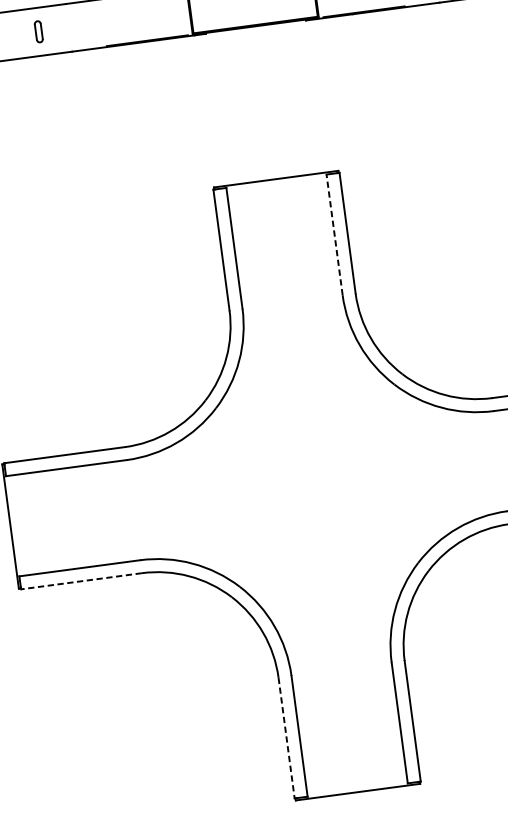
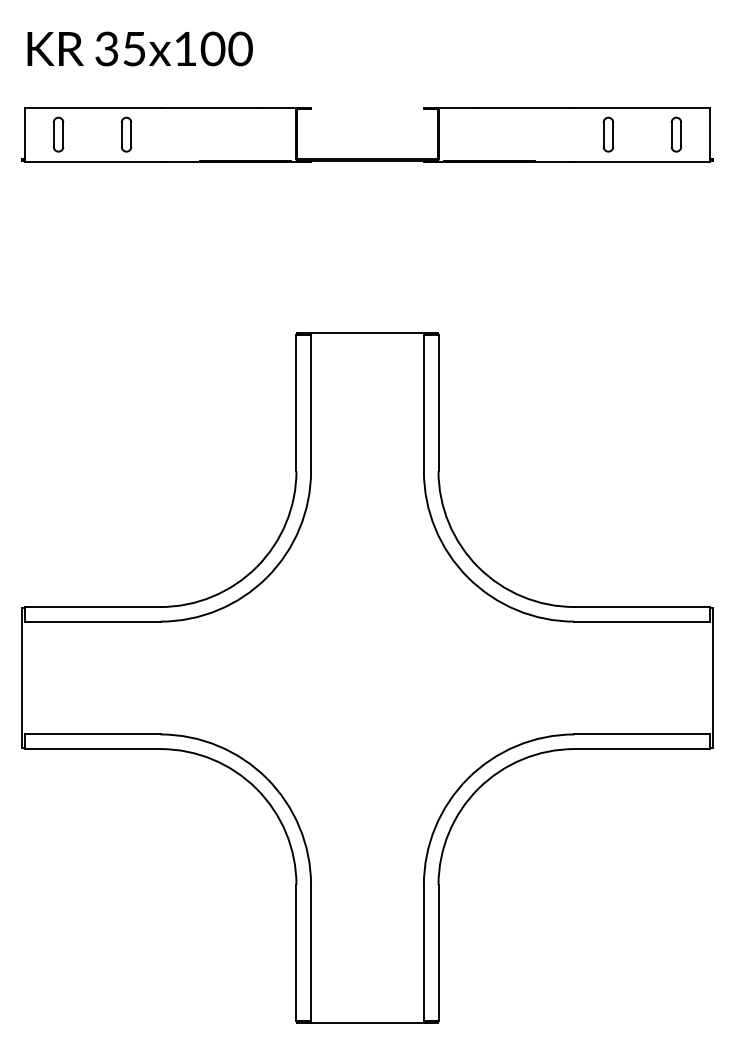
part: (38, 31) -> (126, 134), size x1.43
line: (334, 235) -> (423, 403), dashed -> solid
line: (81, 581) -> (92, 749), dashed -> solid
line: (286, 738) -> (296, 953), dashed -> solid

